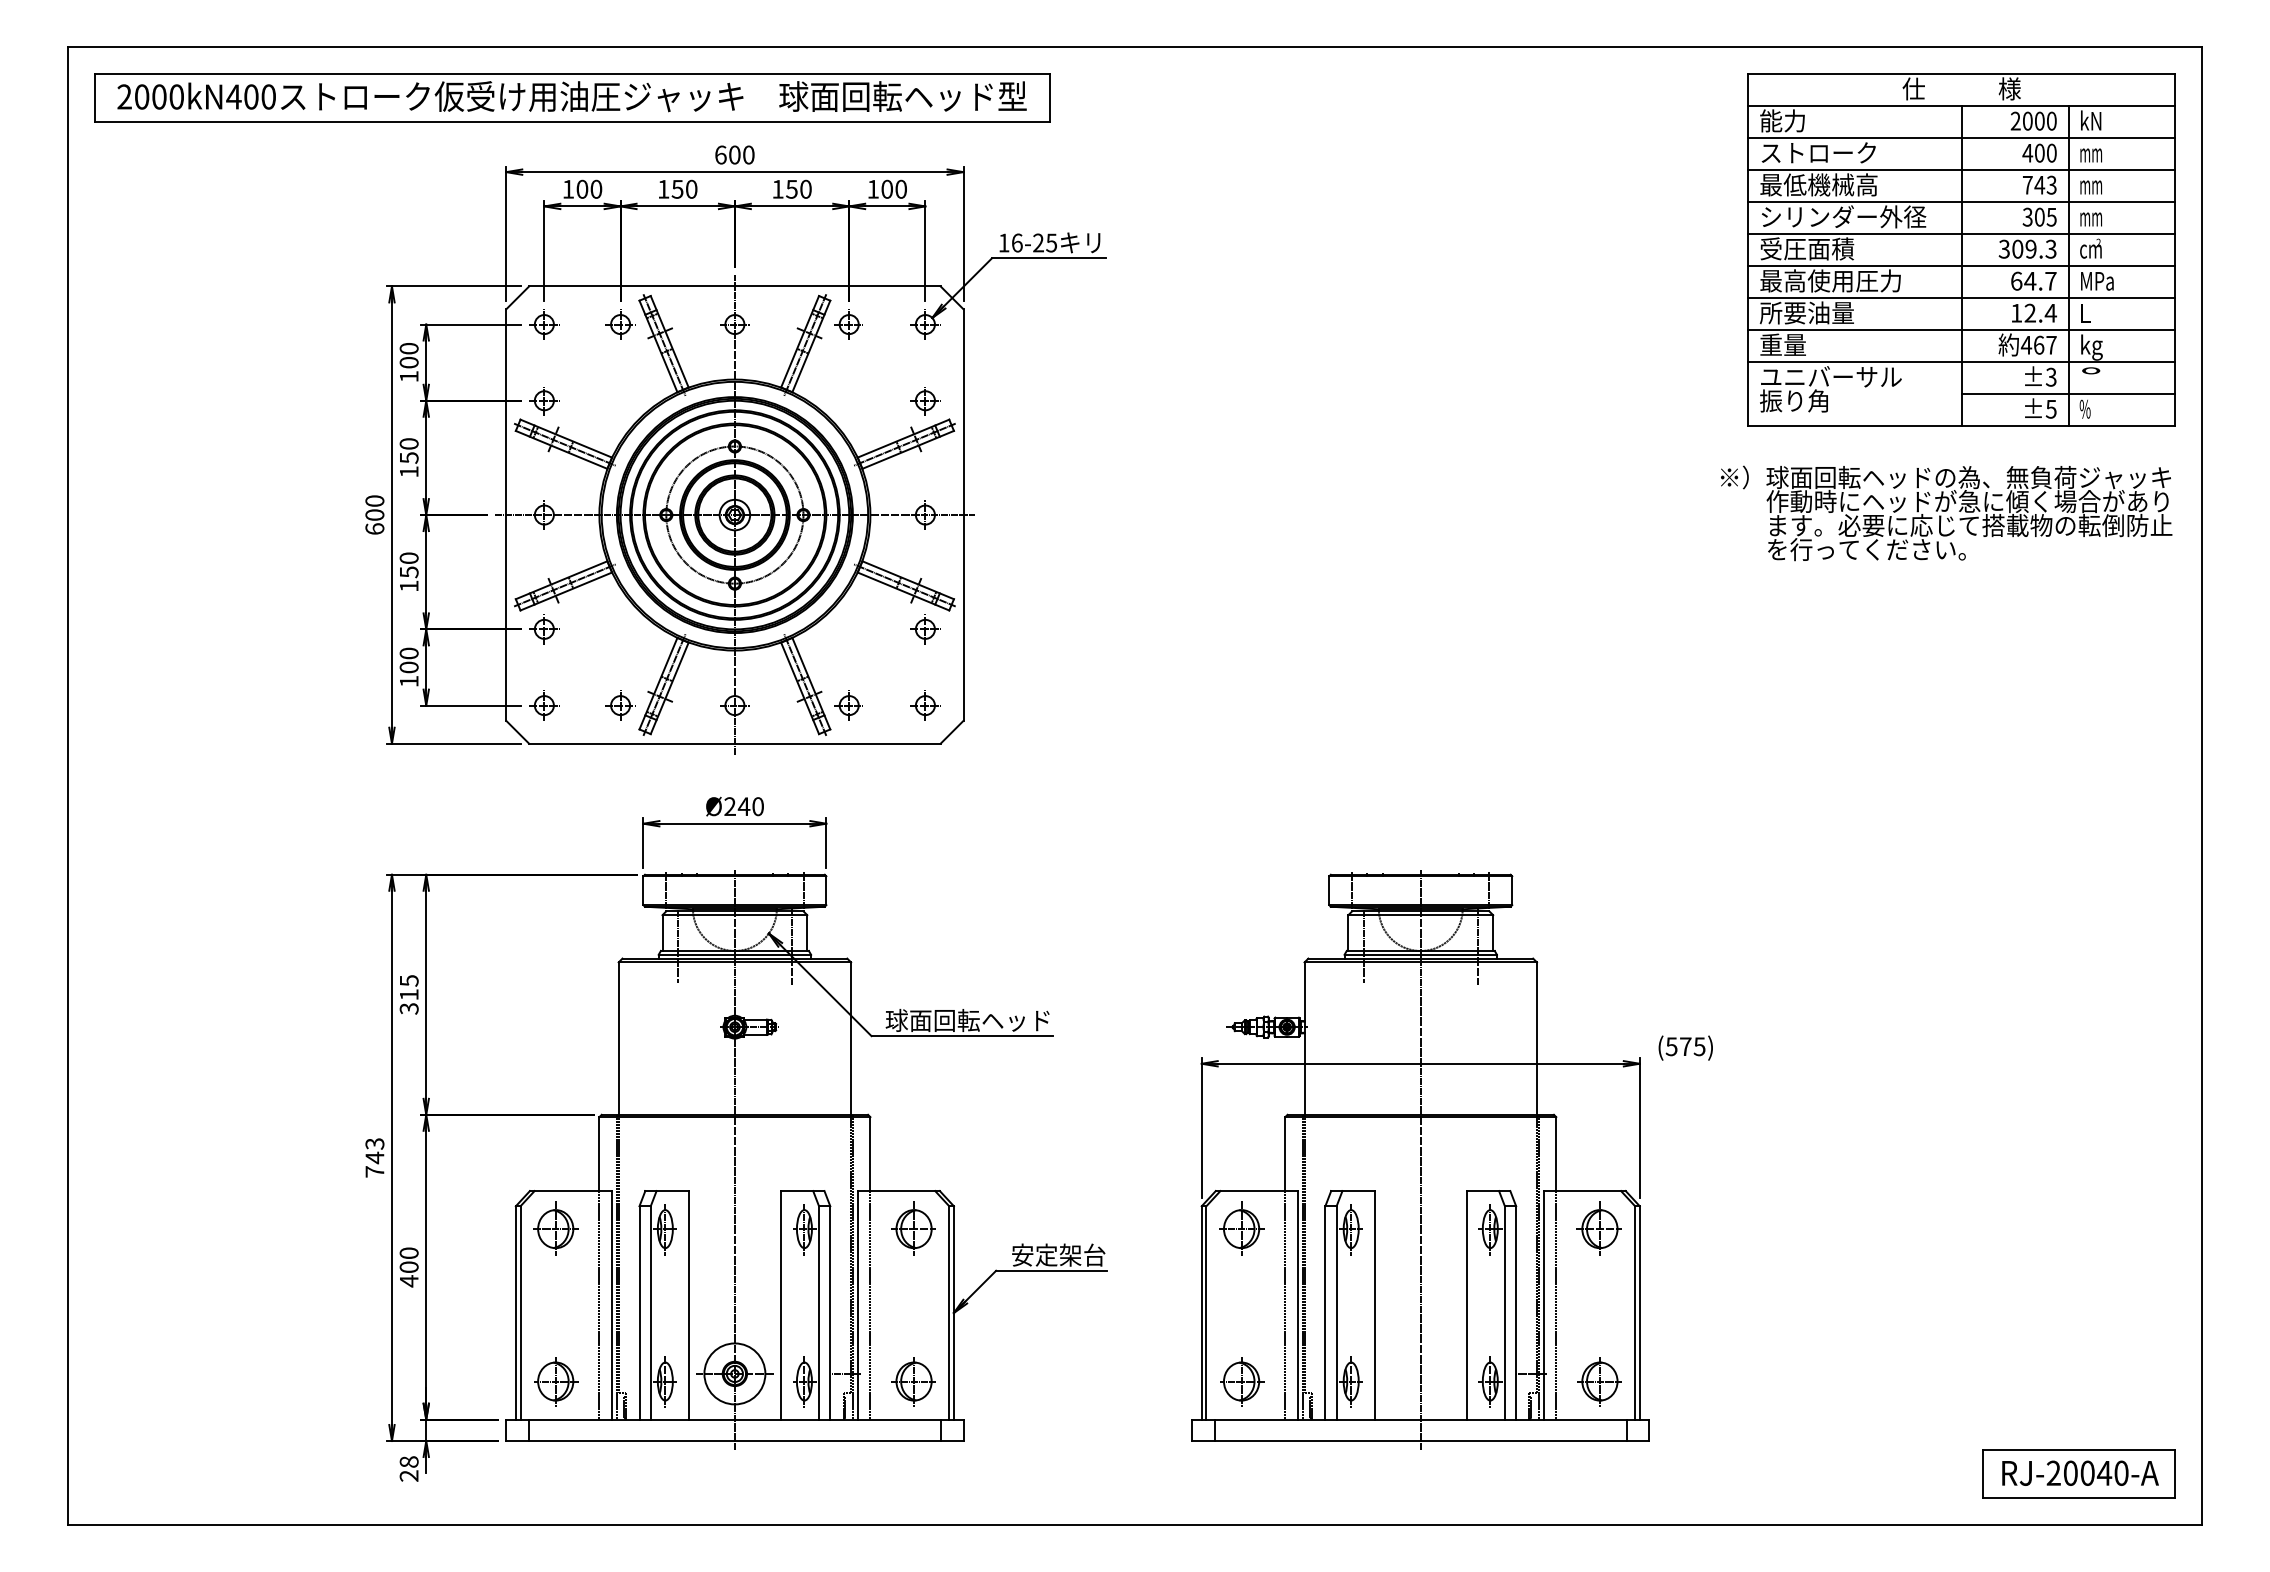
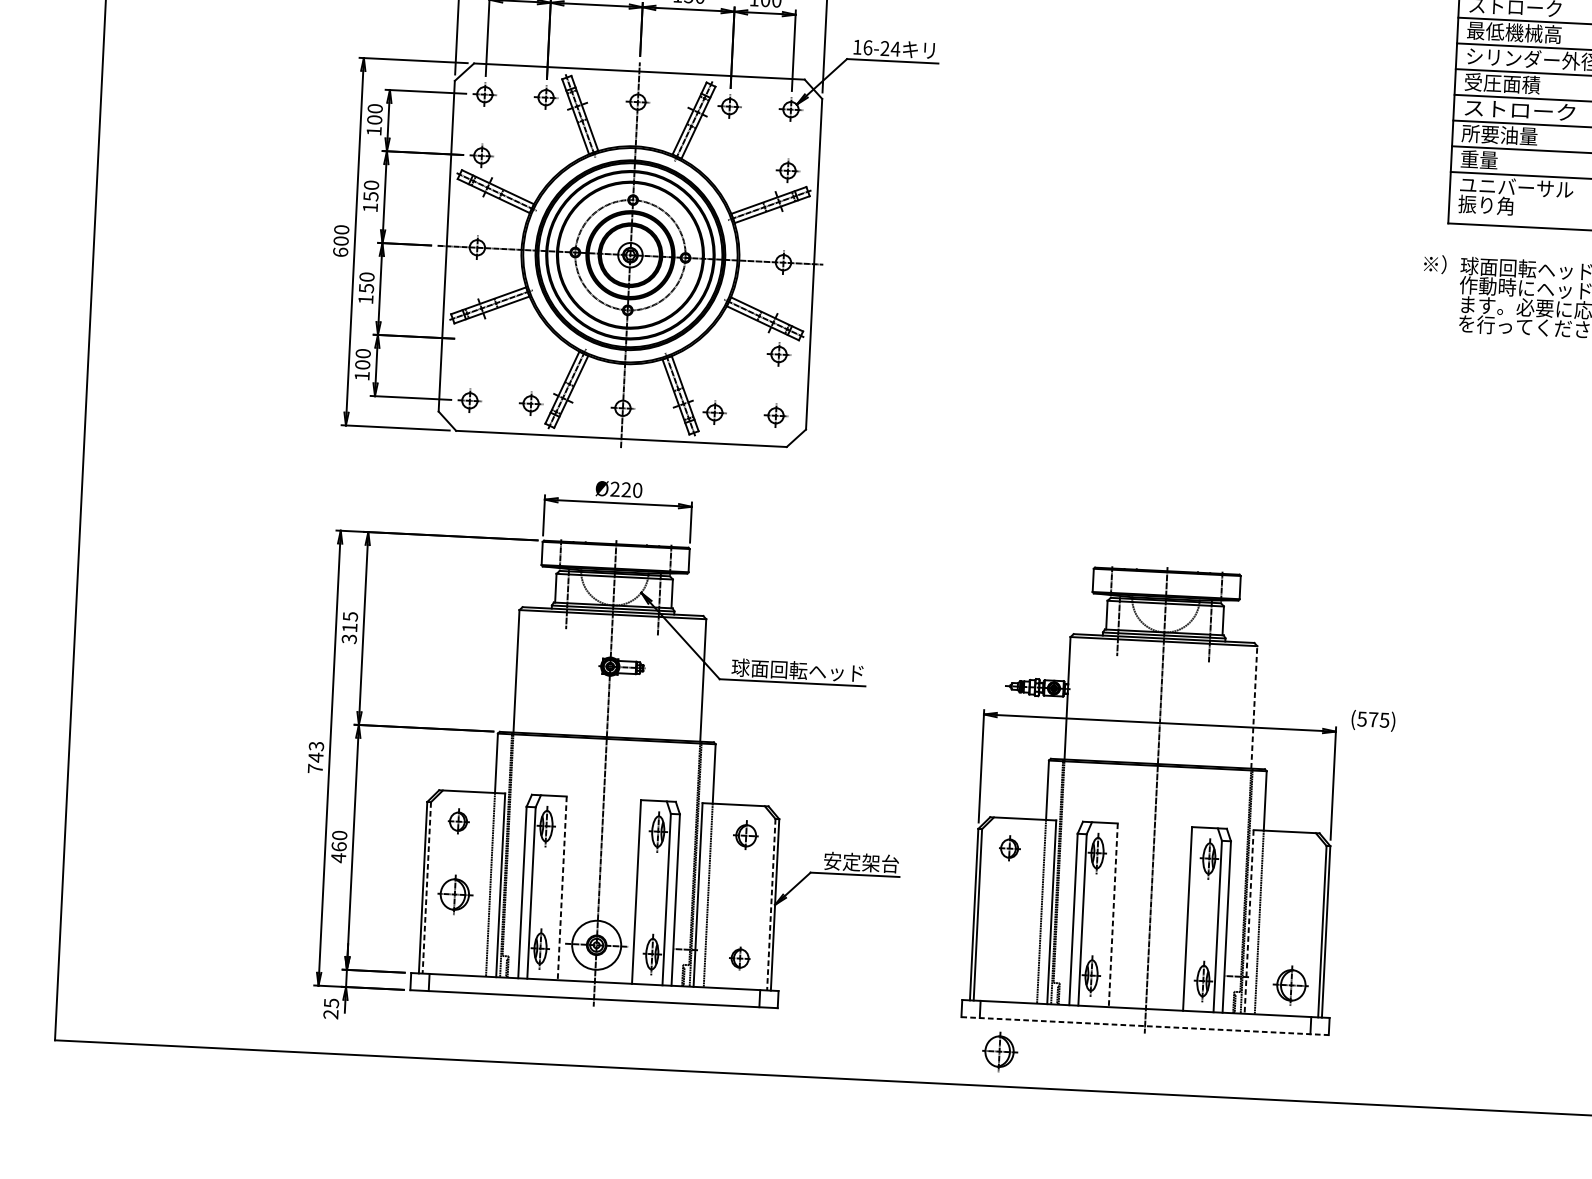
text: (1051, 242) -> (895, 48), 16-25 -> 16-24
text: (1830, 280) -> (1519, 109), 最高使用圧力 -> ストローク
part: (544, 629) -> (472, 339), removed
text: (743, 806) -> (625, 489), Ø240 -> Ø220
line: (1536, 1038) -> (1253, 707), solid -> dashed
part: (555, 1228) -> (458, 821), size x0.6
part: (913, 1228) -> (745, 835), size x0.7
part: (1241, 1228) -> (1009, 848), size x0.6
part: (1598, 1228) -> (1296, 862), removed
text: (408, 1266) -> (338, 846), 400 -> 460
line: (688, 1305) -> (562, 888), solid -> dashed
line: (1374, 1305) -> (1113, 915), solid -> dashed
line: (1543, 1305) -> (1249, 922), solid -> dashed
line: (520, 1312) -> (426, 887), solid -> dashed
line: (949, 1312) -> (771, 904), solid -> dashed
part: (556, 1381) -> (455, 894), moved
part: (913, 1381) -> (739, 958), size x0.6
part: (1242, 1381) -> (1000, 1051), moved
line: (1420, 1441) -> (1144, 1026), solid -> dashed
text: (408, 1462) -> (330, 1003), 28 -> 25

